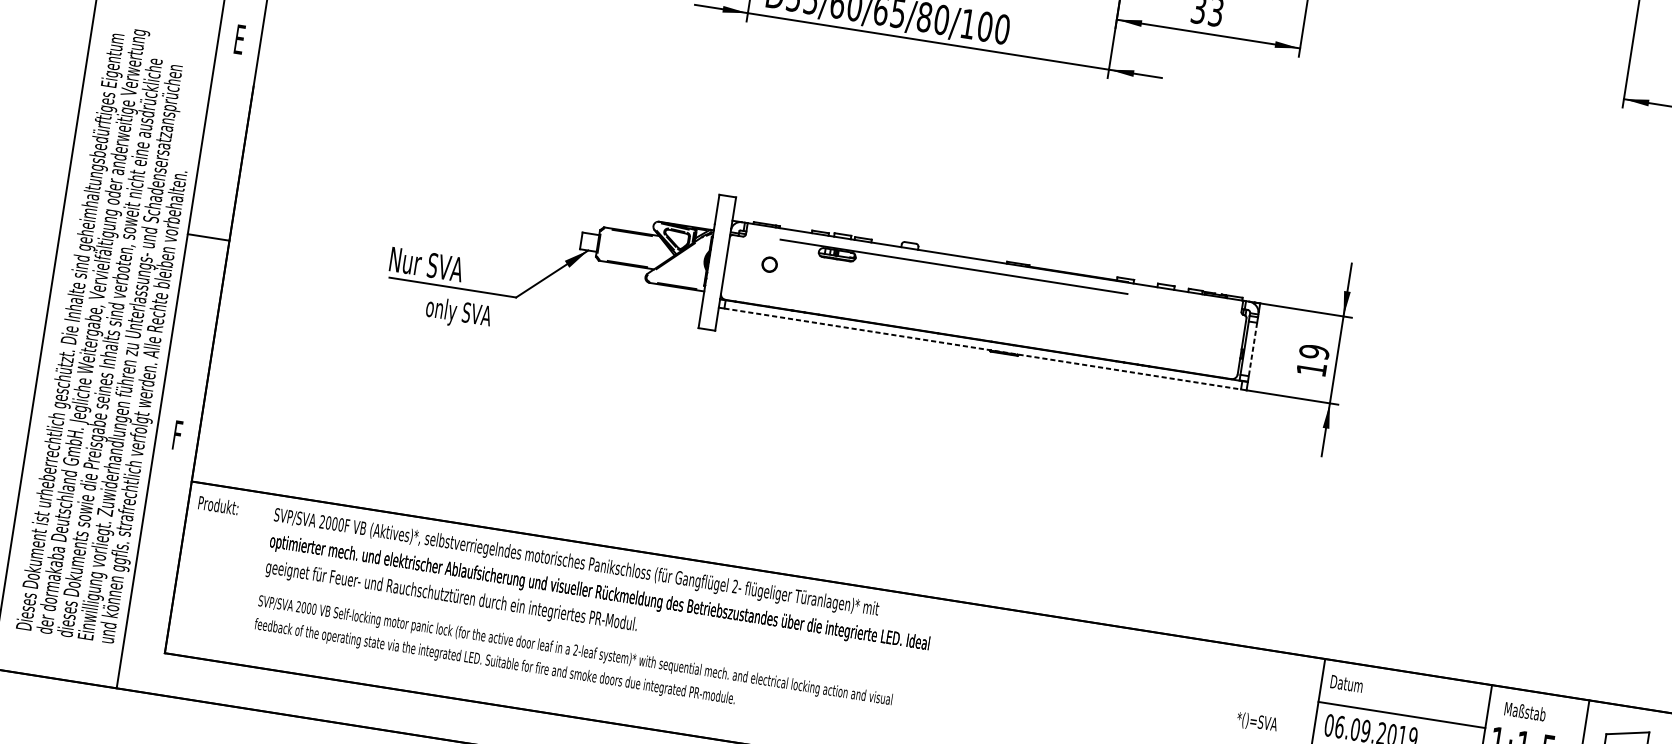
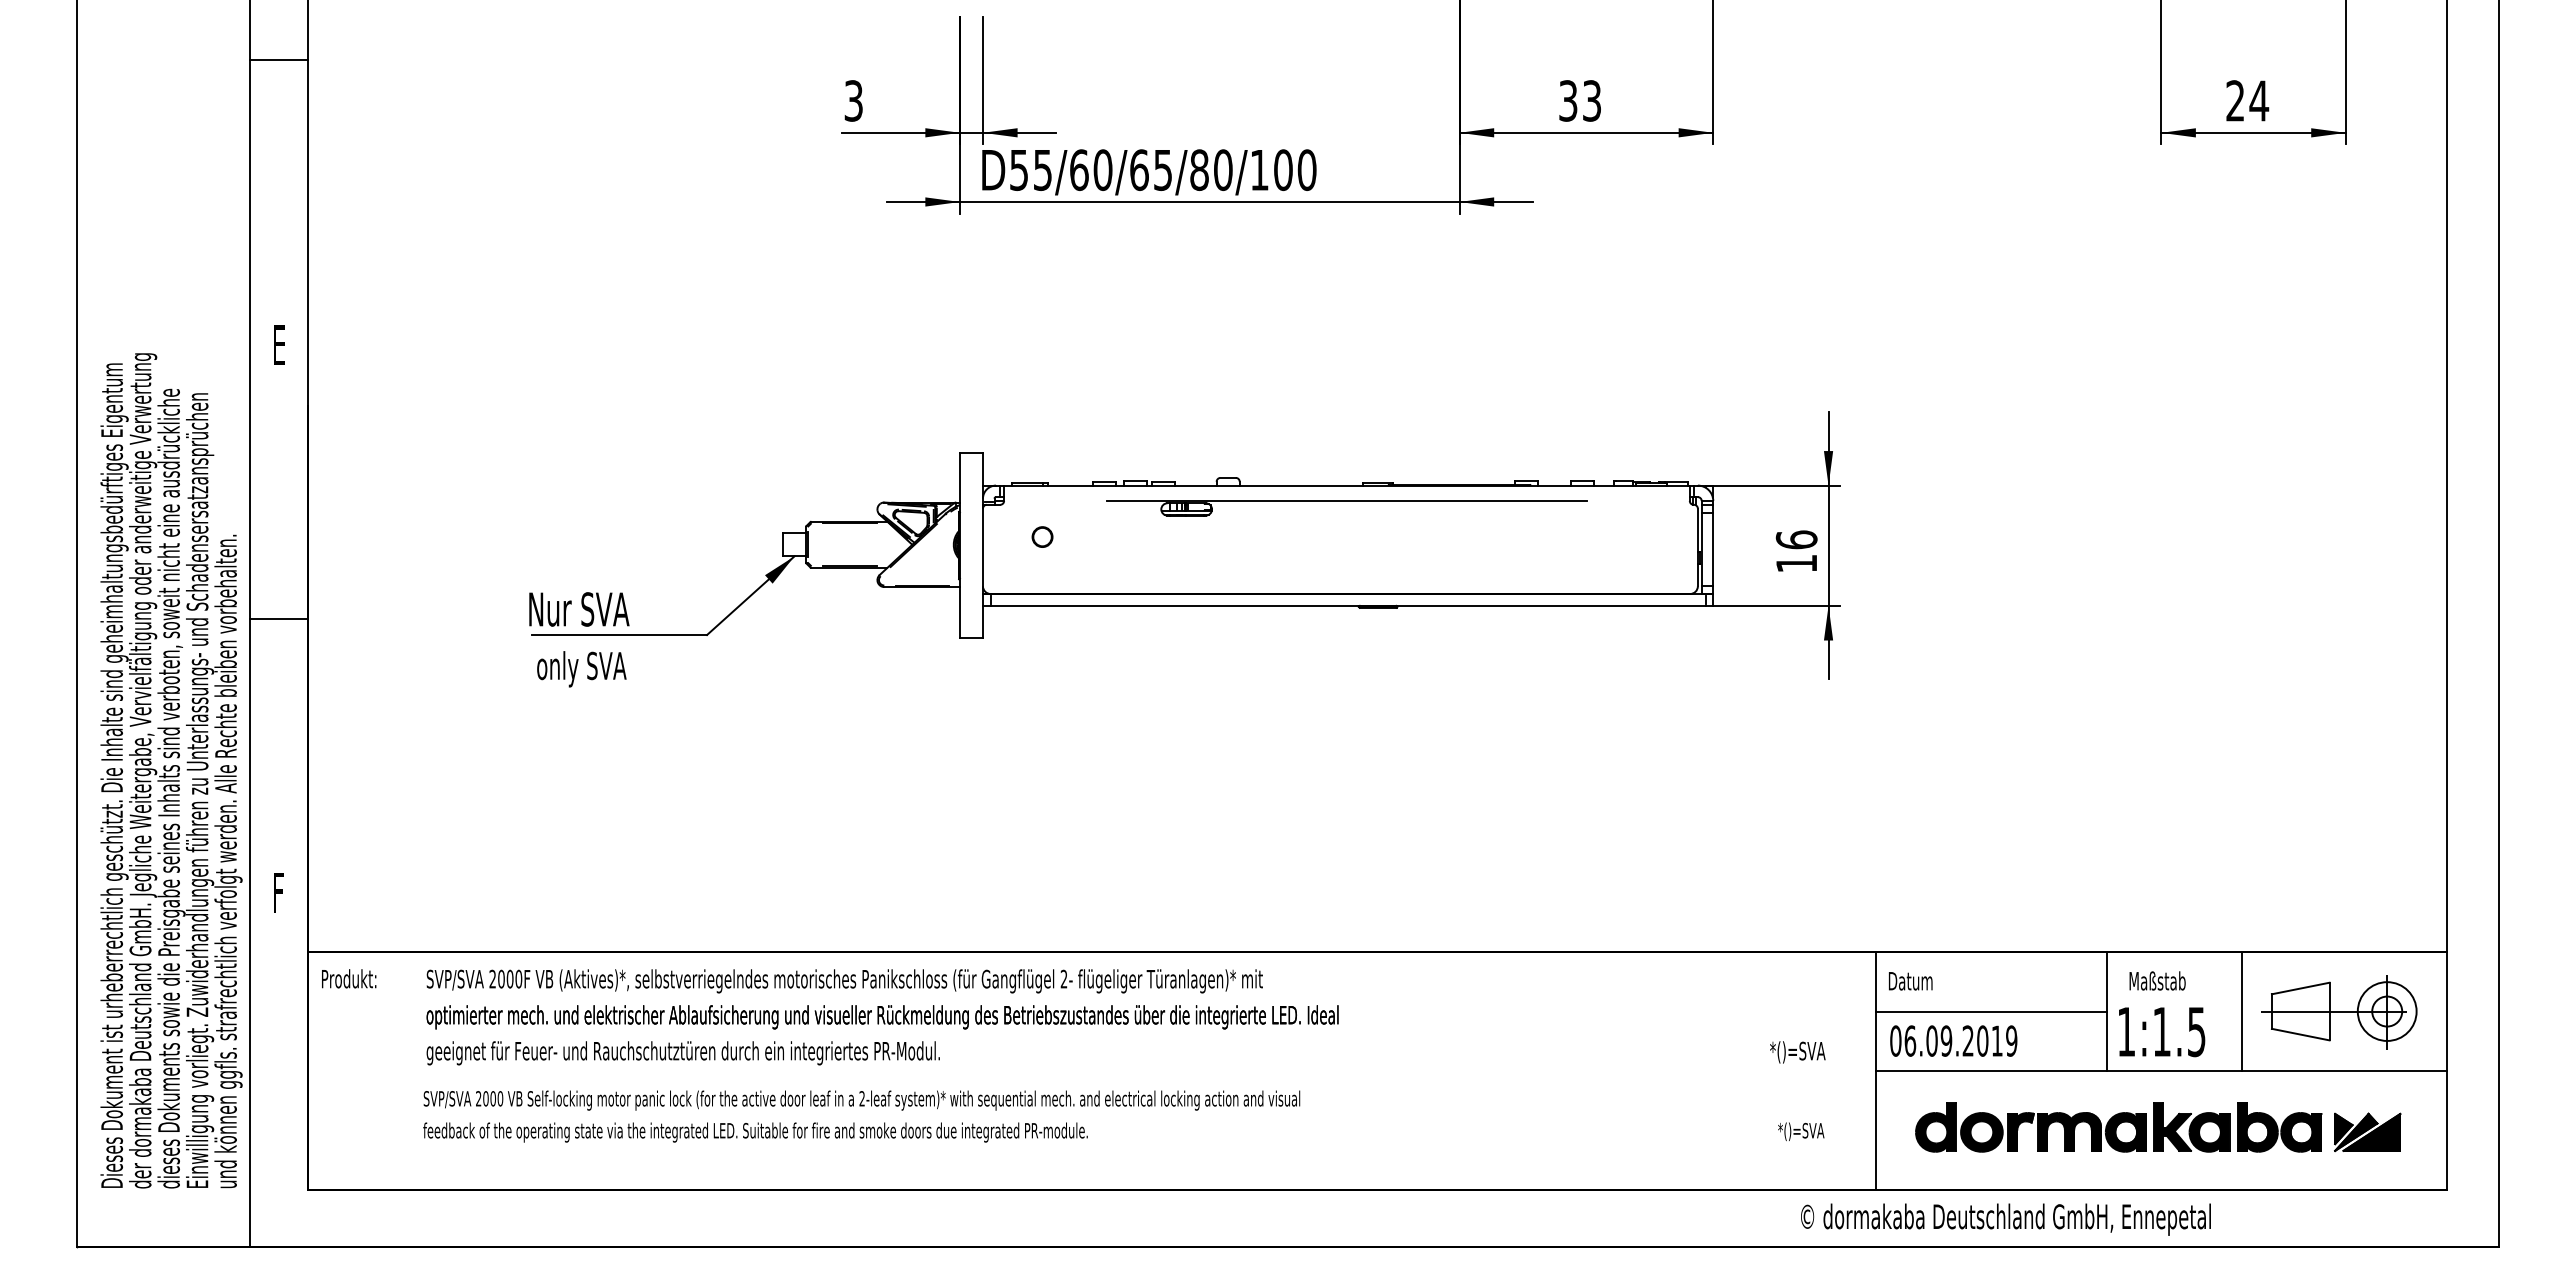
part: (953, 267) -> (1346, 501), moved
text: (458, 313) -> (581, 669), moved
line: (983, 348) -> (1348, 605), dashed -> solid
line: (1253, 349) -> (1713, 549), dashed -> solid
text: (1314, 351) -> (1796, 539), 19 -> 16

